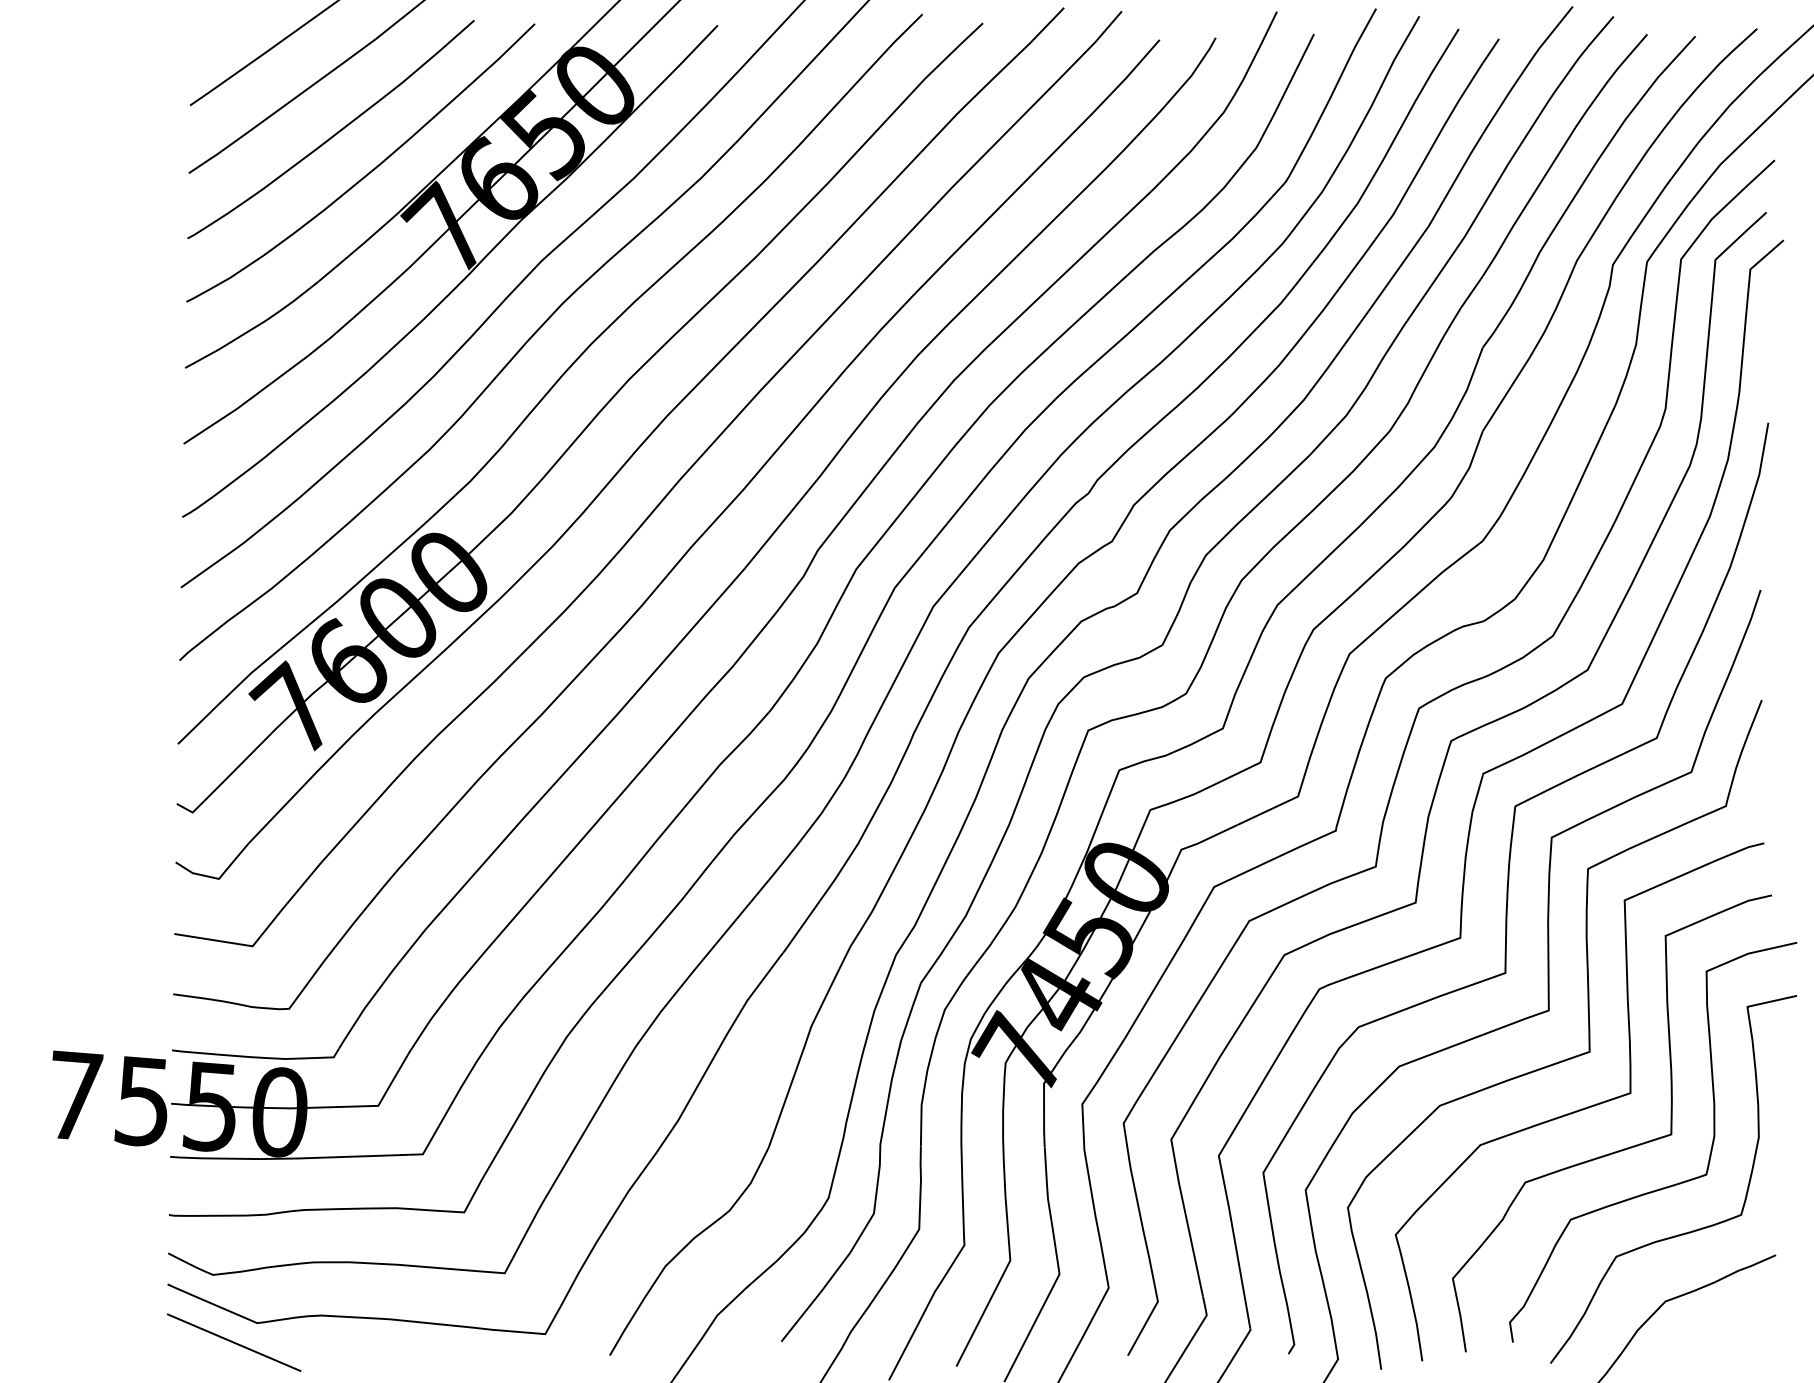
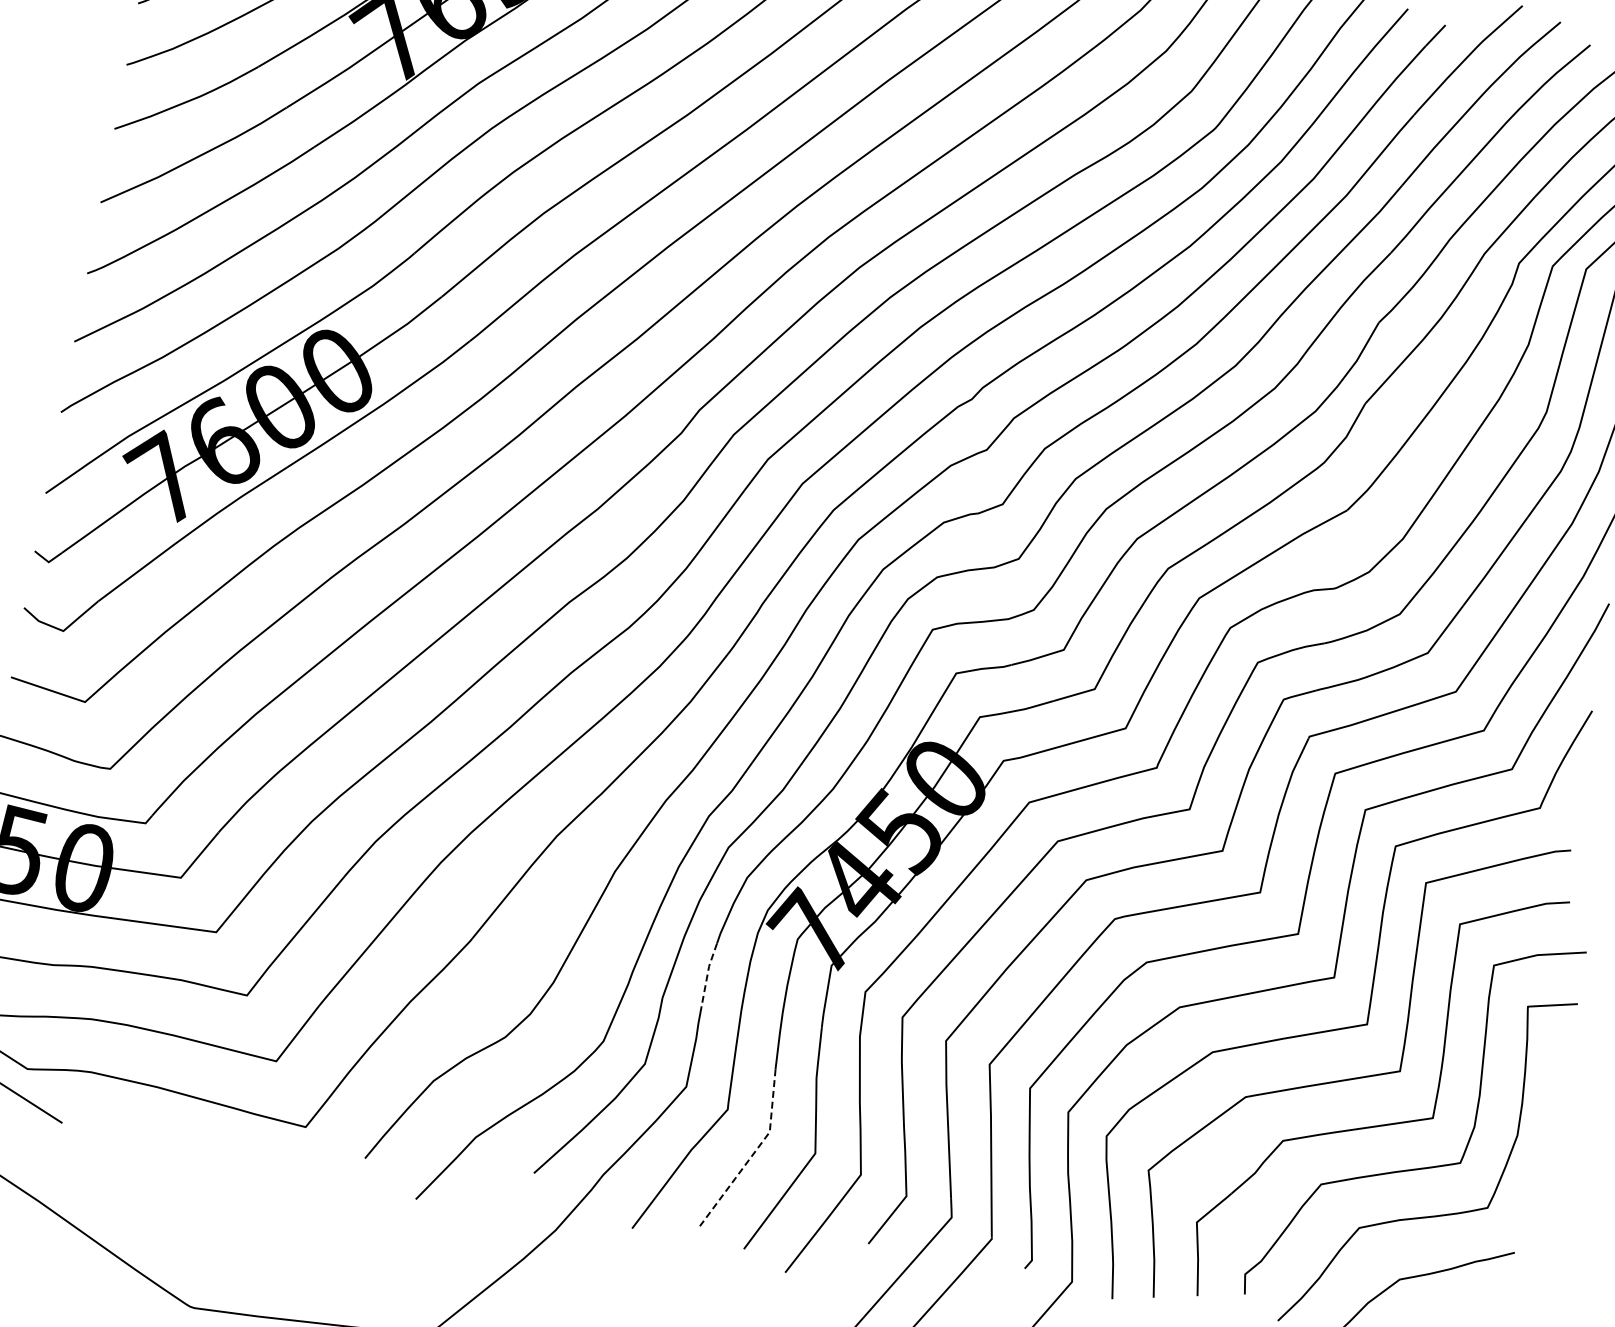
line: (921, 1112) -> (707, 973), solid -> dashed
line: (998, 1284) -> (754, 1153), solid -> dashed

